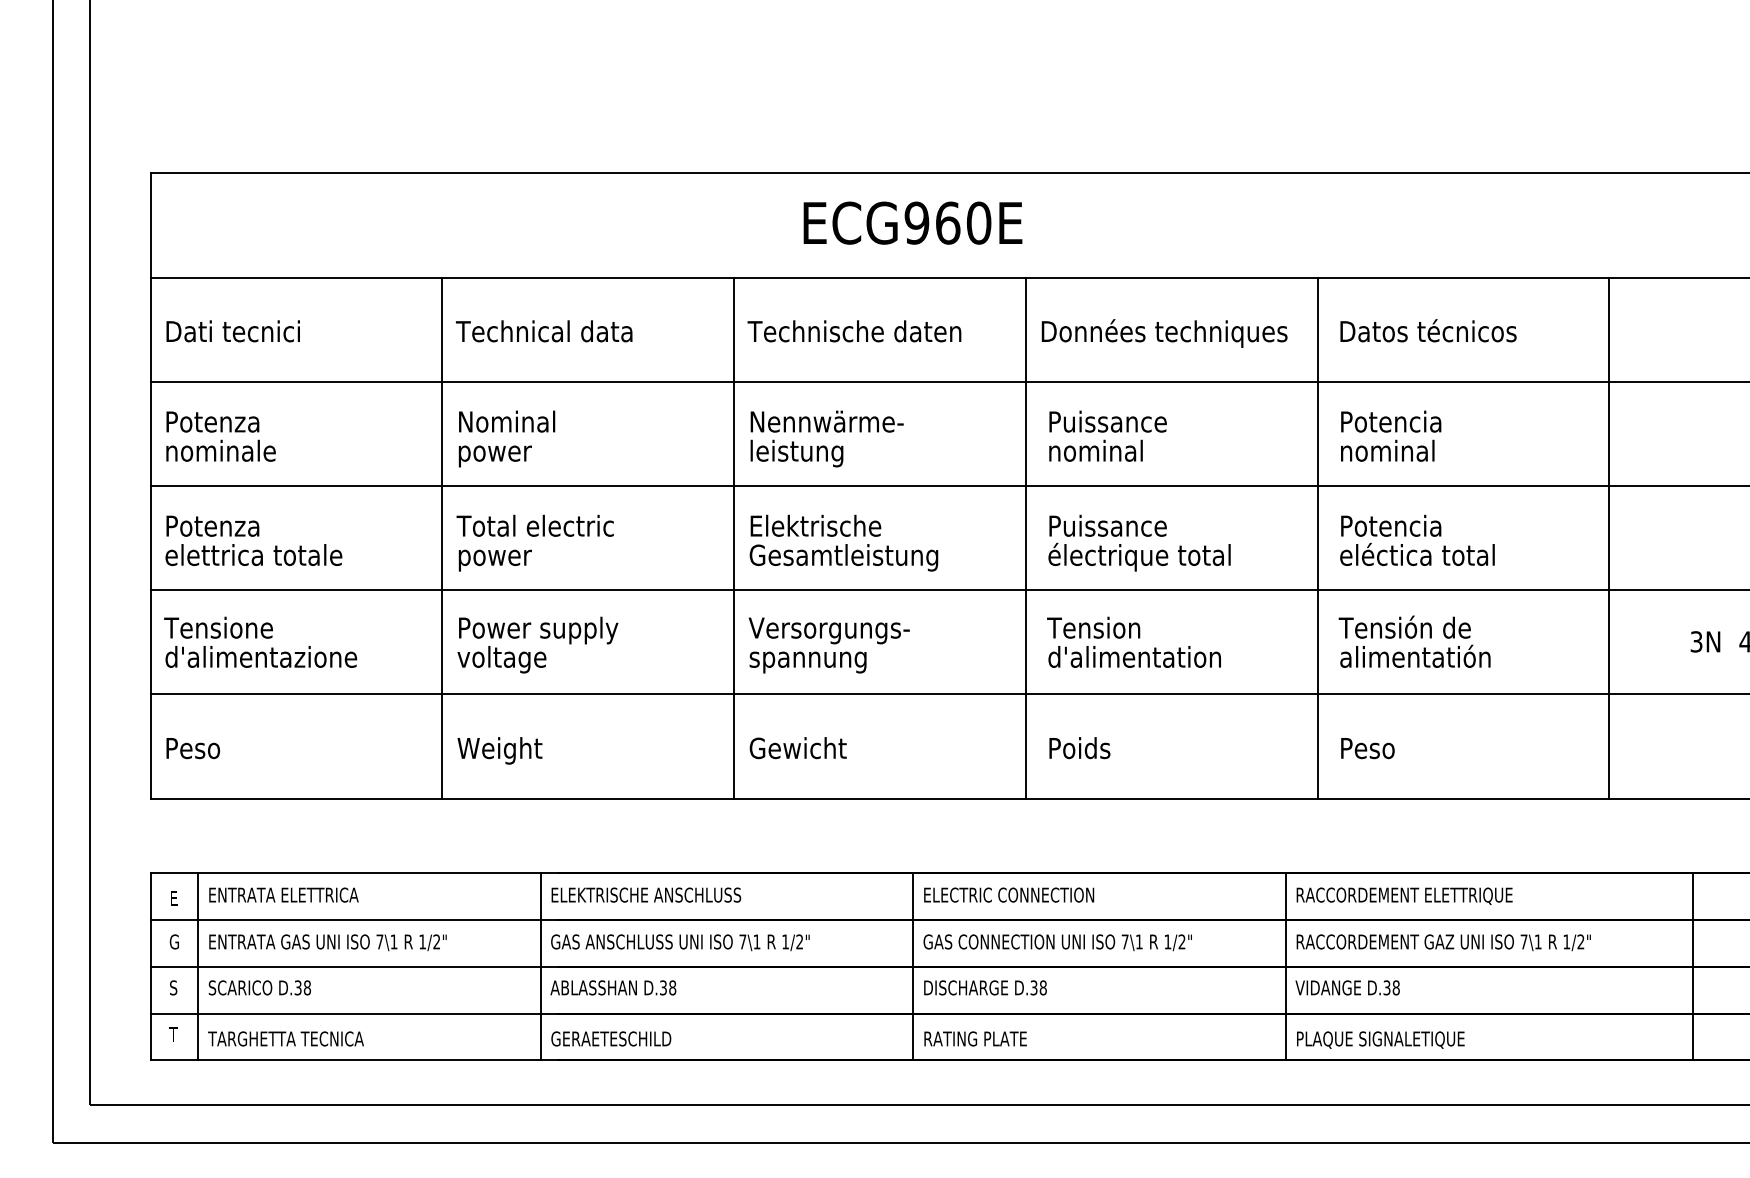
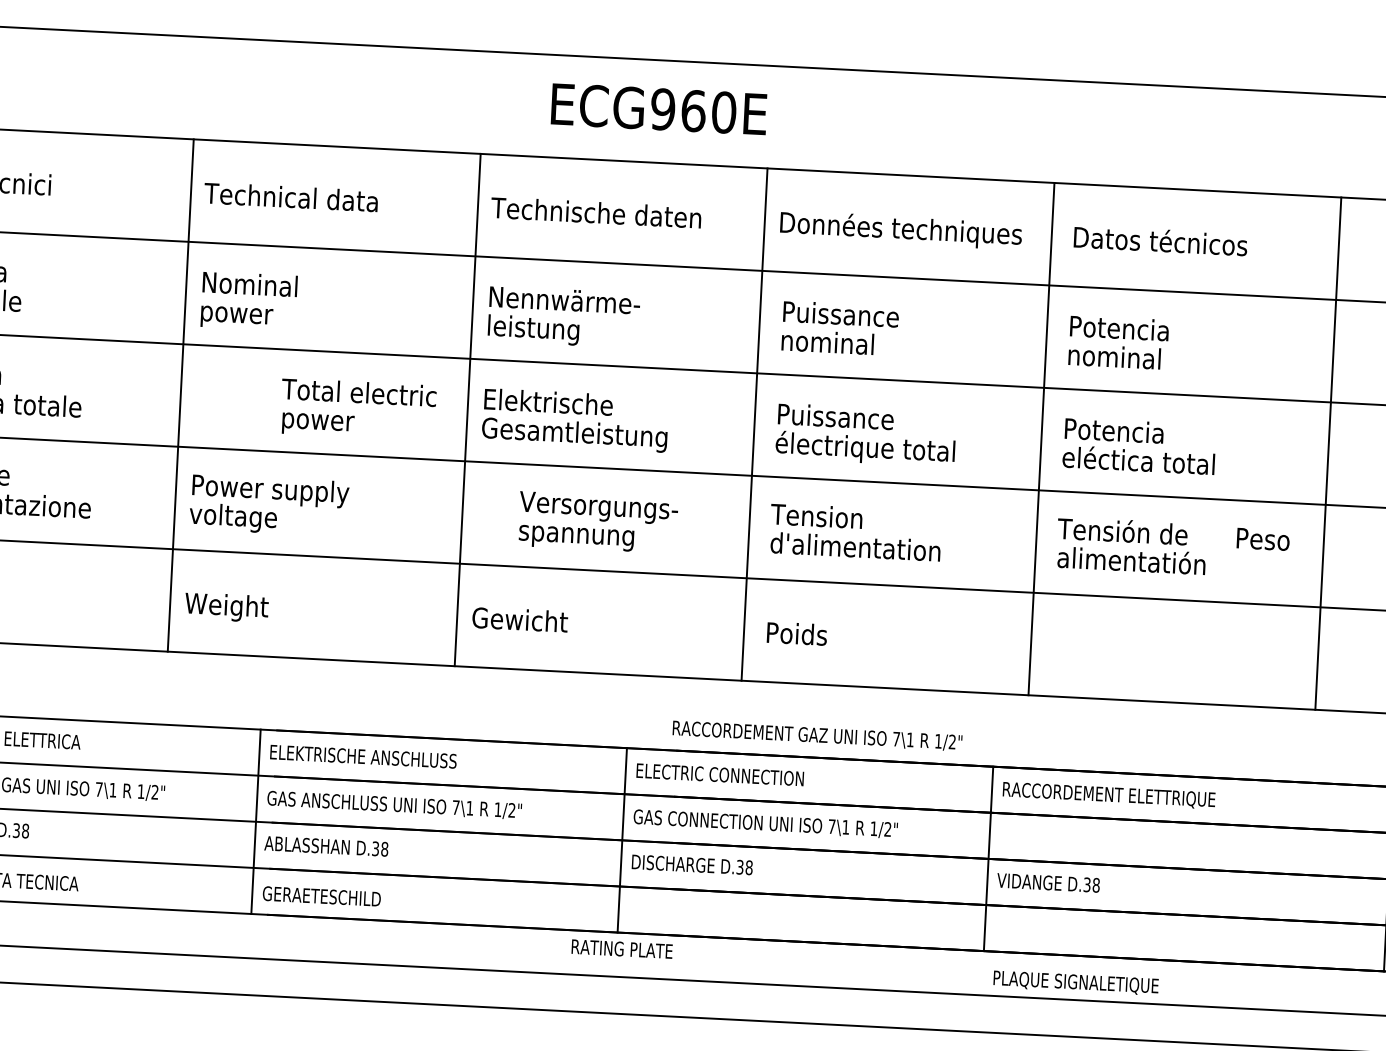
text: (534, 542) -> (357, 408), moved
text: (828, 645) -> (597, 522), moved
text: (1367, 748) -> (1262, 539), moved
text: (1443, 942) -> (817, 735), moved
text: (975, 1038) -> (622, 948), moved
text: (1380, 1039) -> (1075, 982), moved

